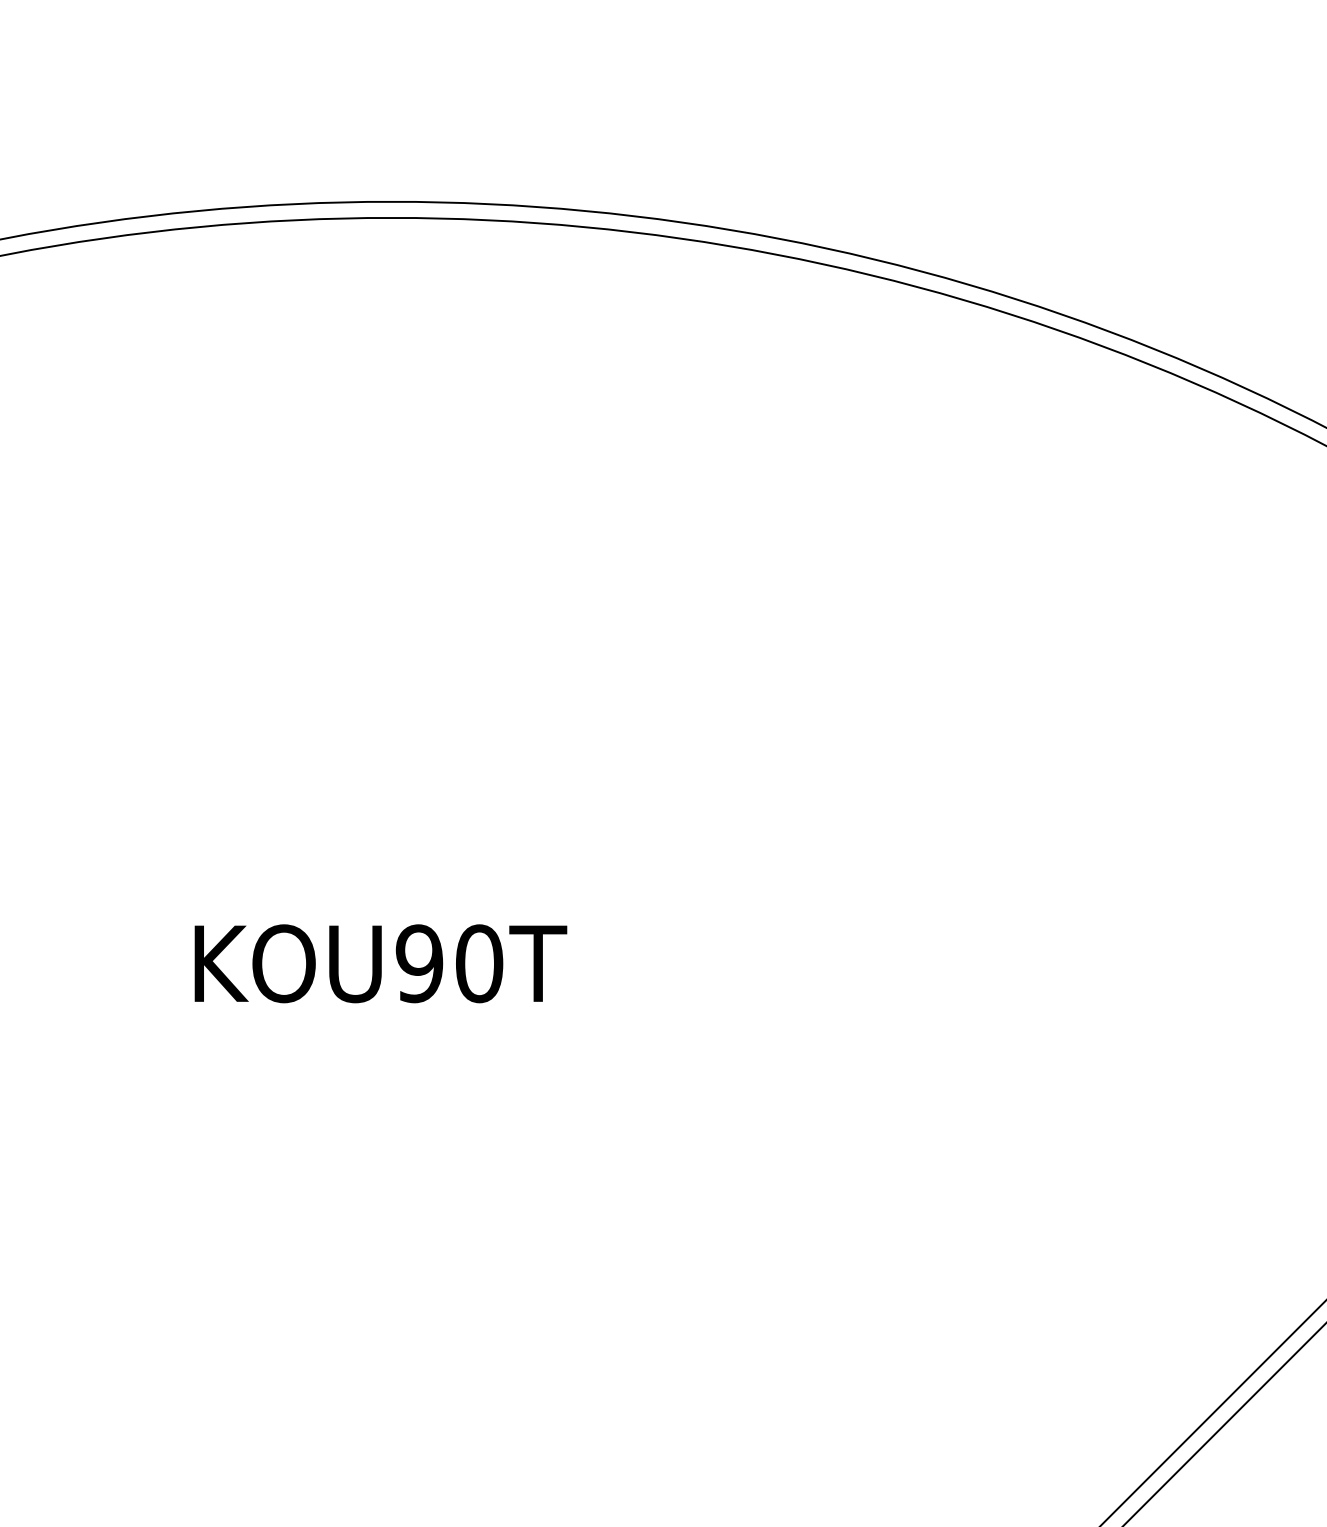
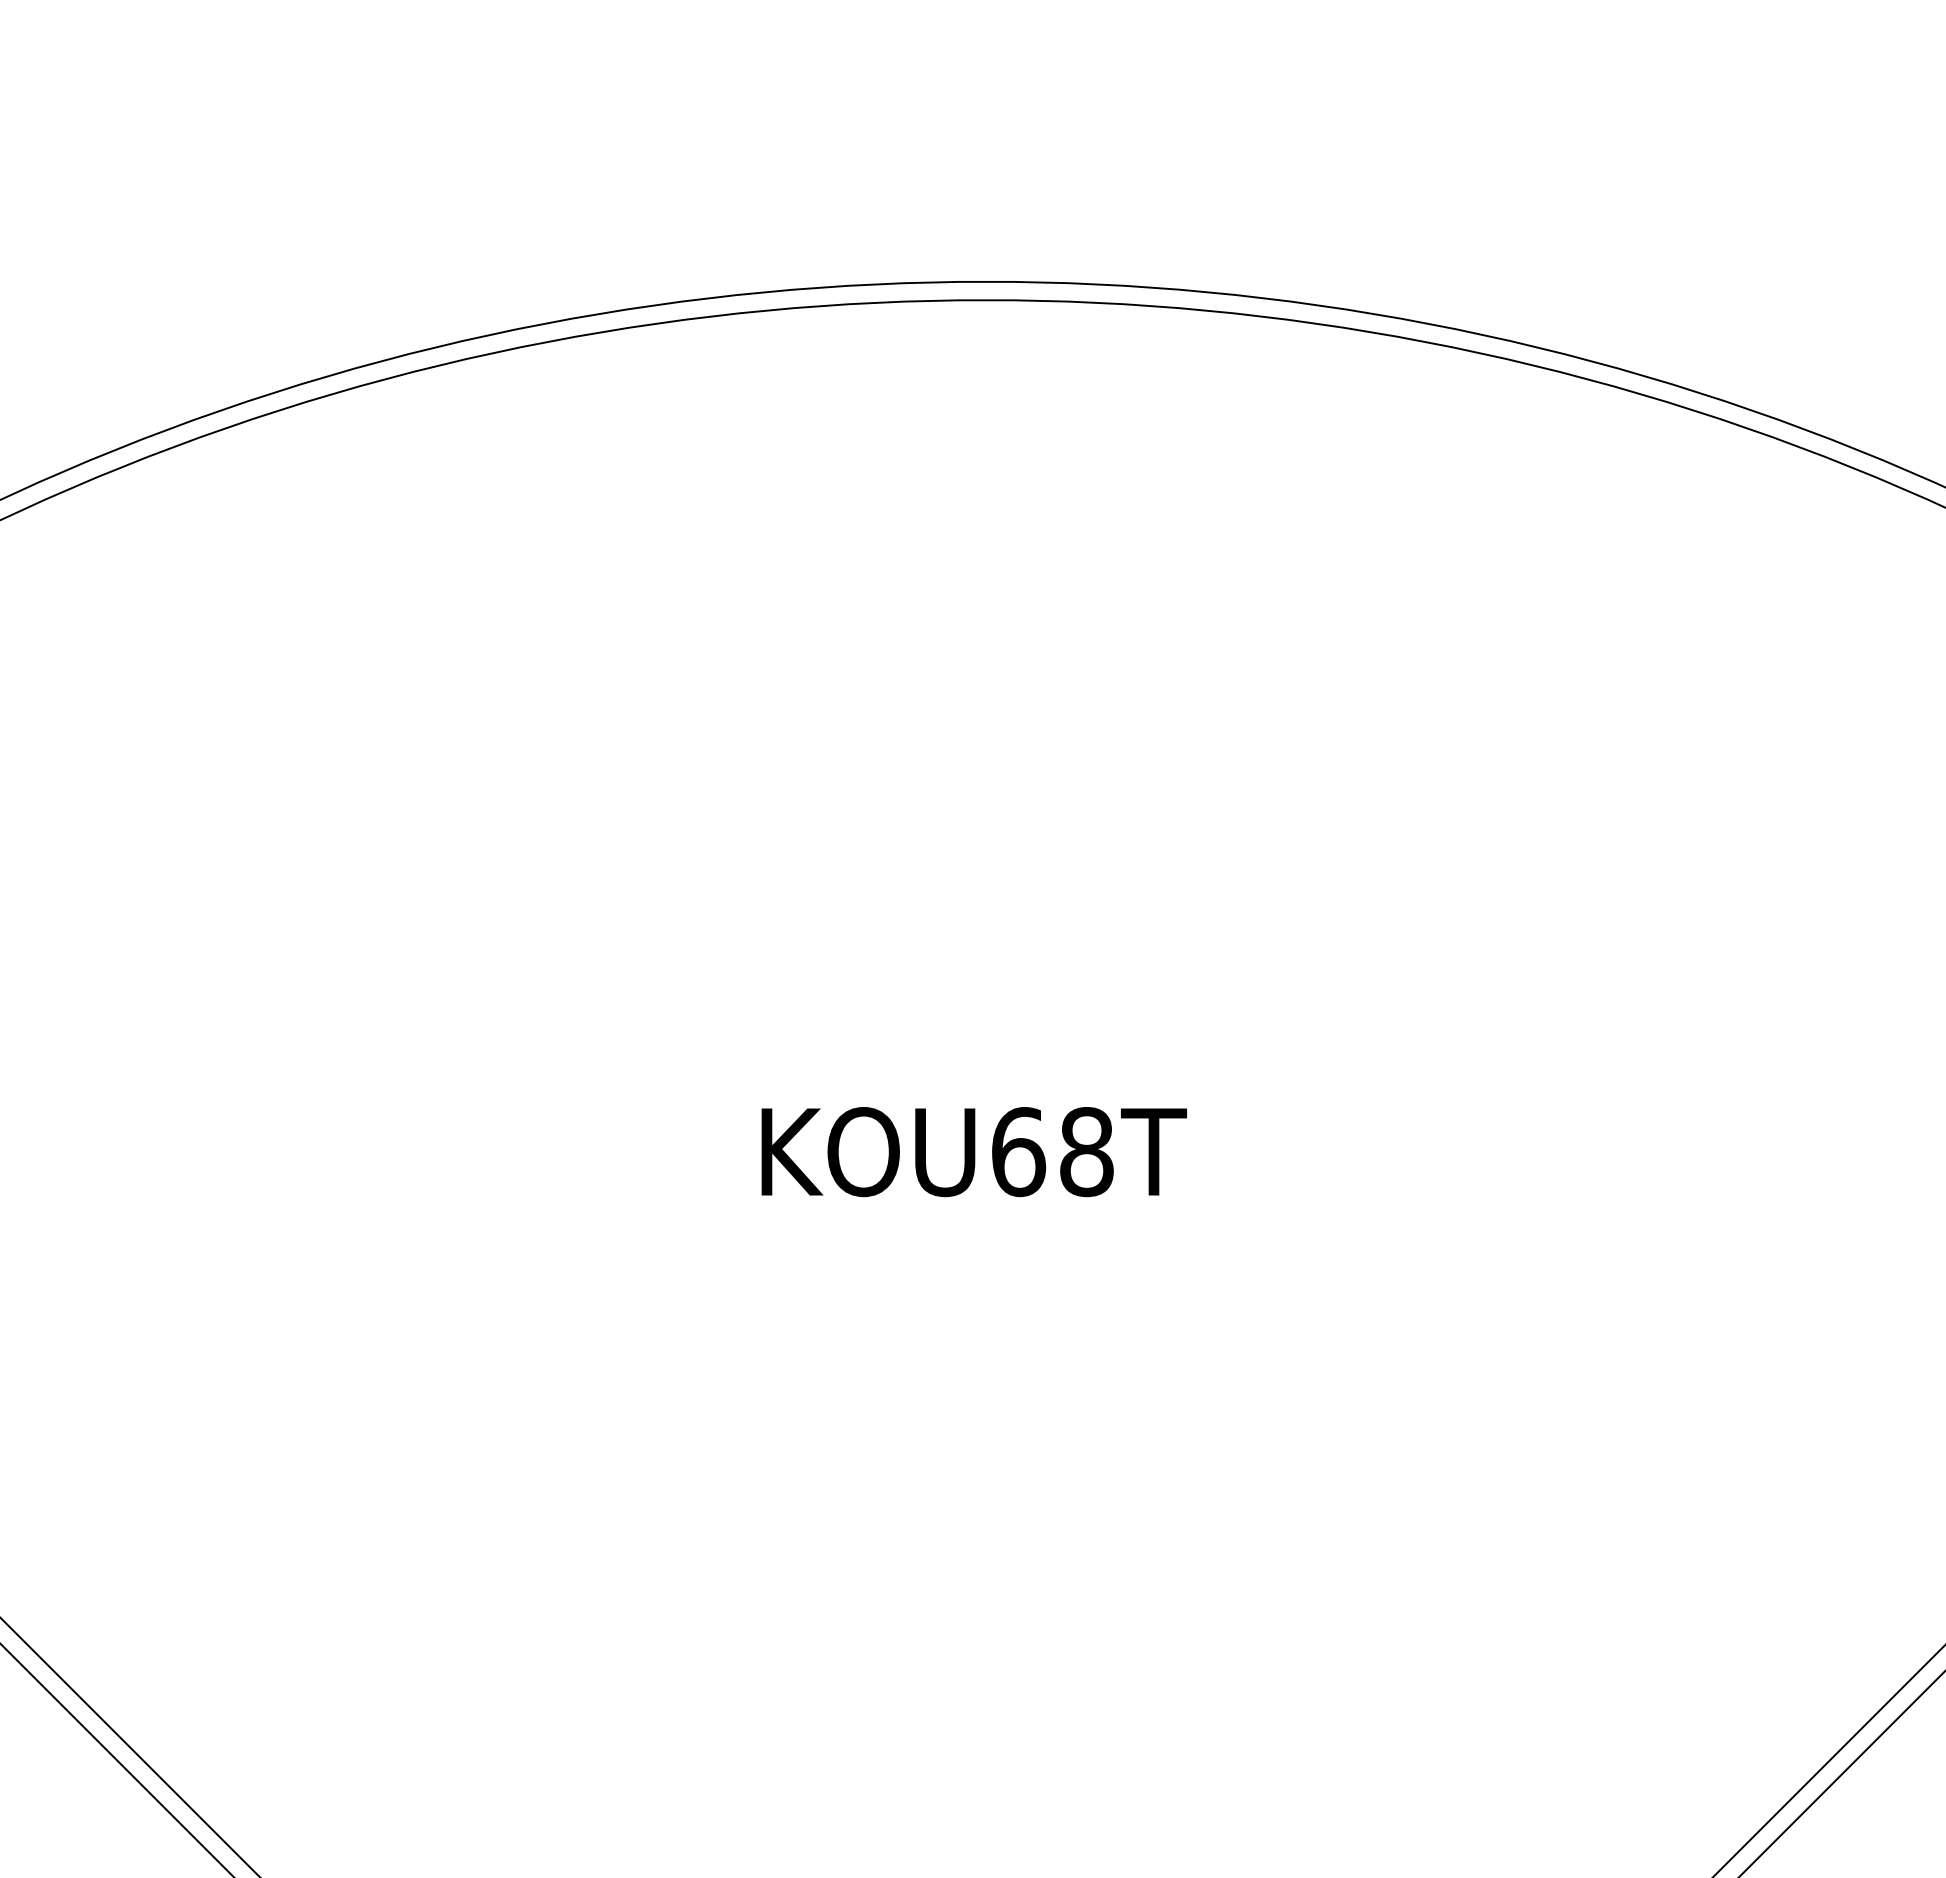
text: (449, 964) -> (1052, 1152), KOU90T -> KOU68T

